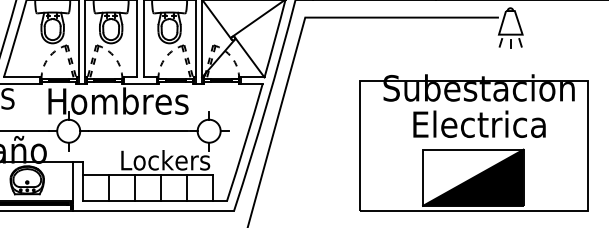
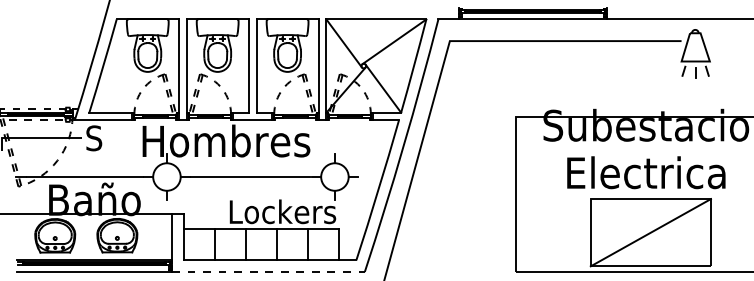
text: (479, 124) -> (646, 172), moved
fill: (472, 177) -> (650, 232), removed
line: (153, 210) -> (268, 271), solid -> dashed

